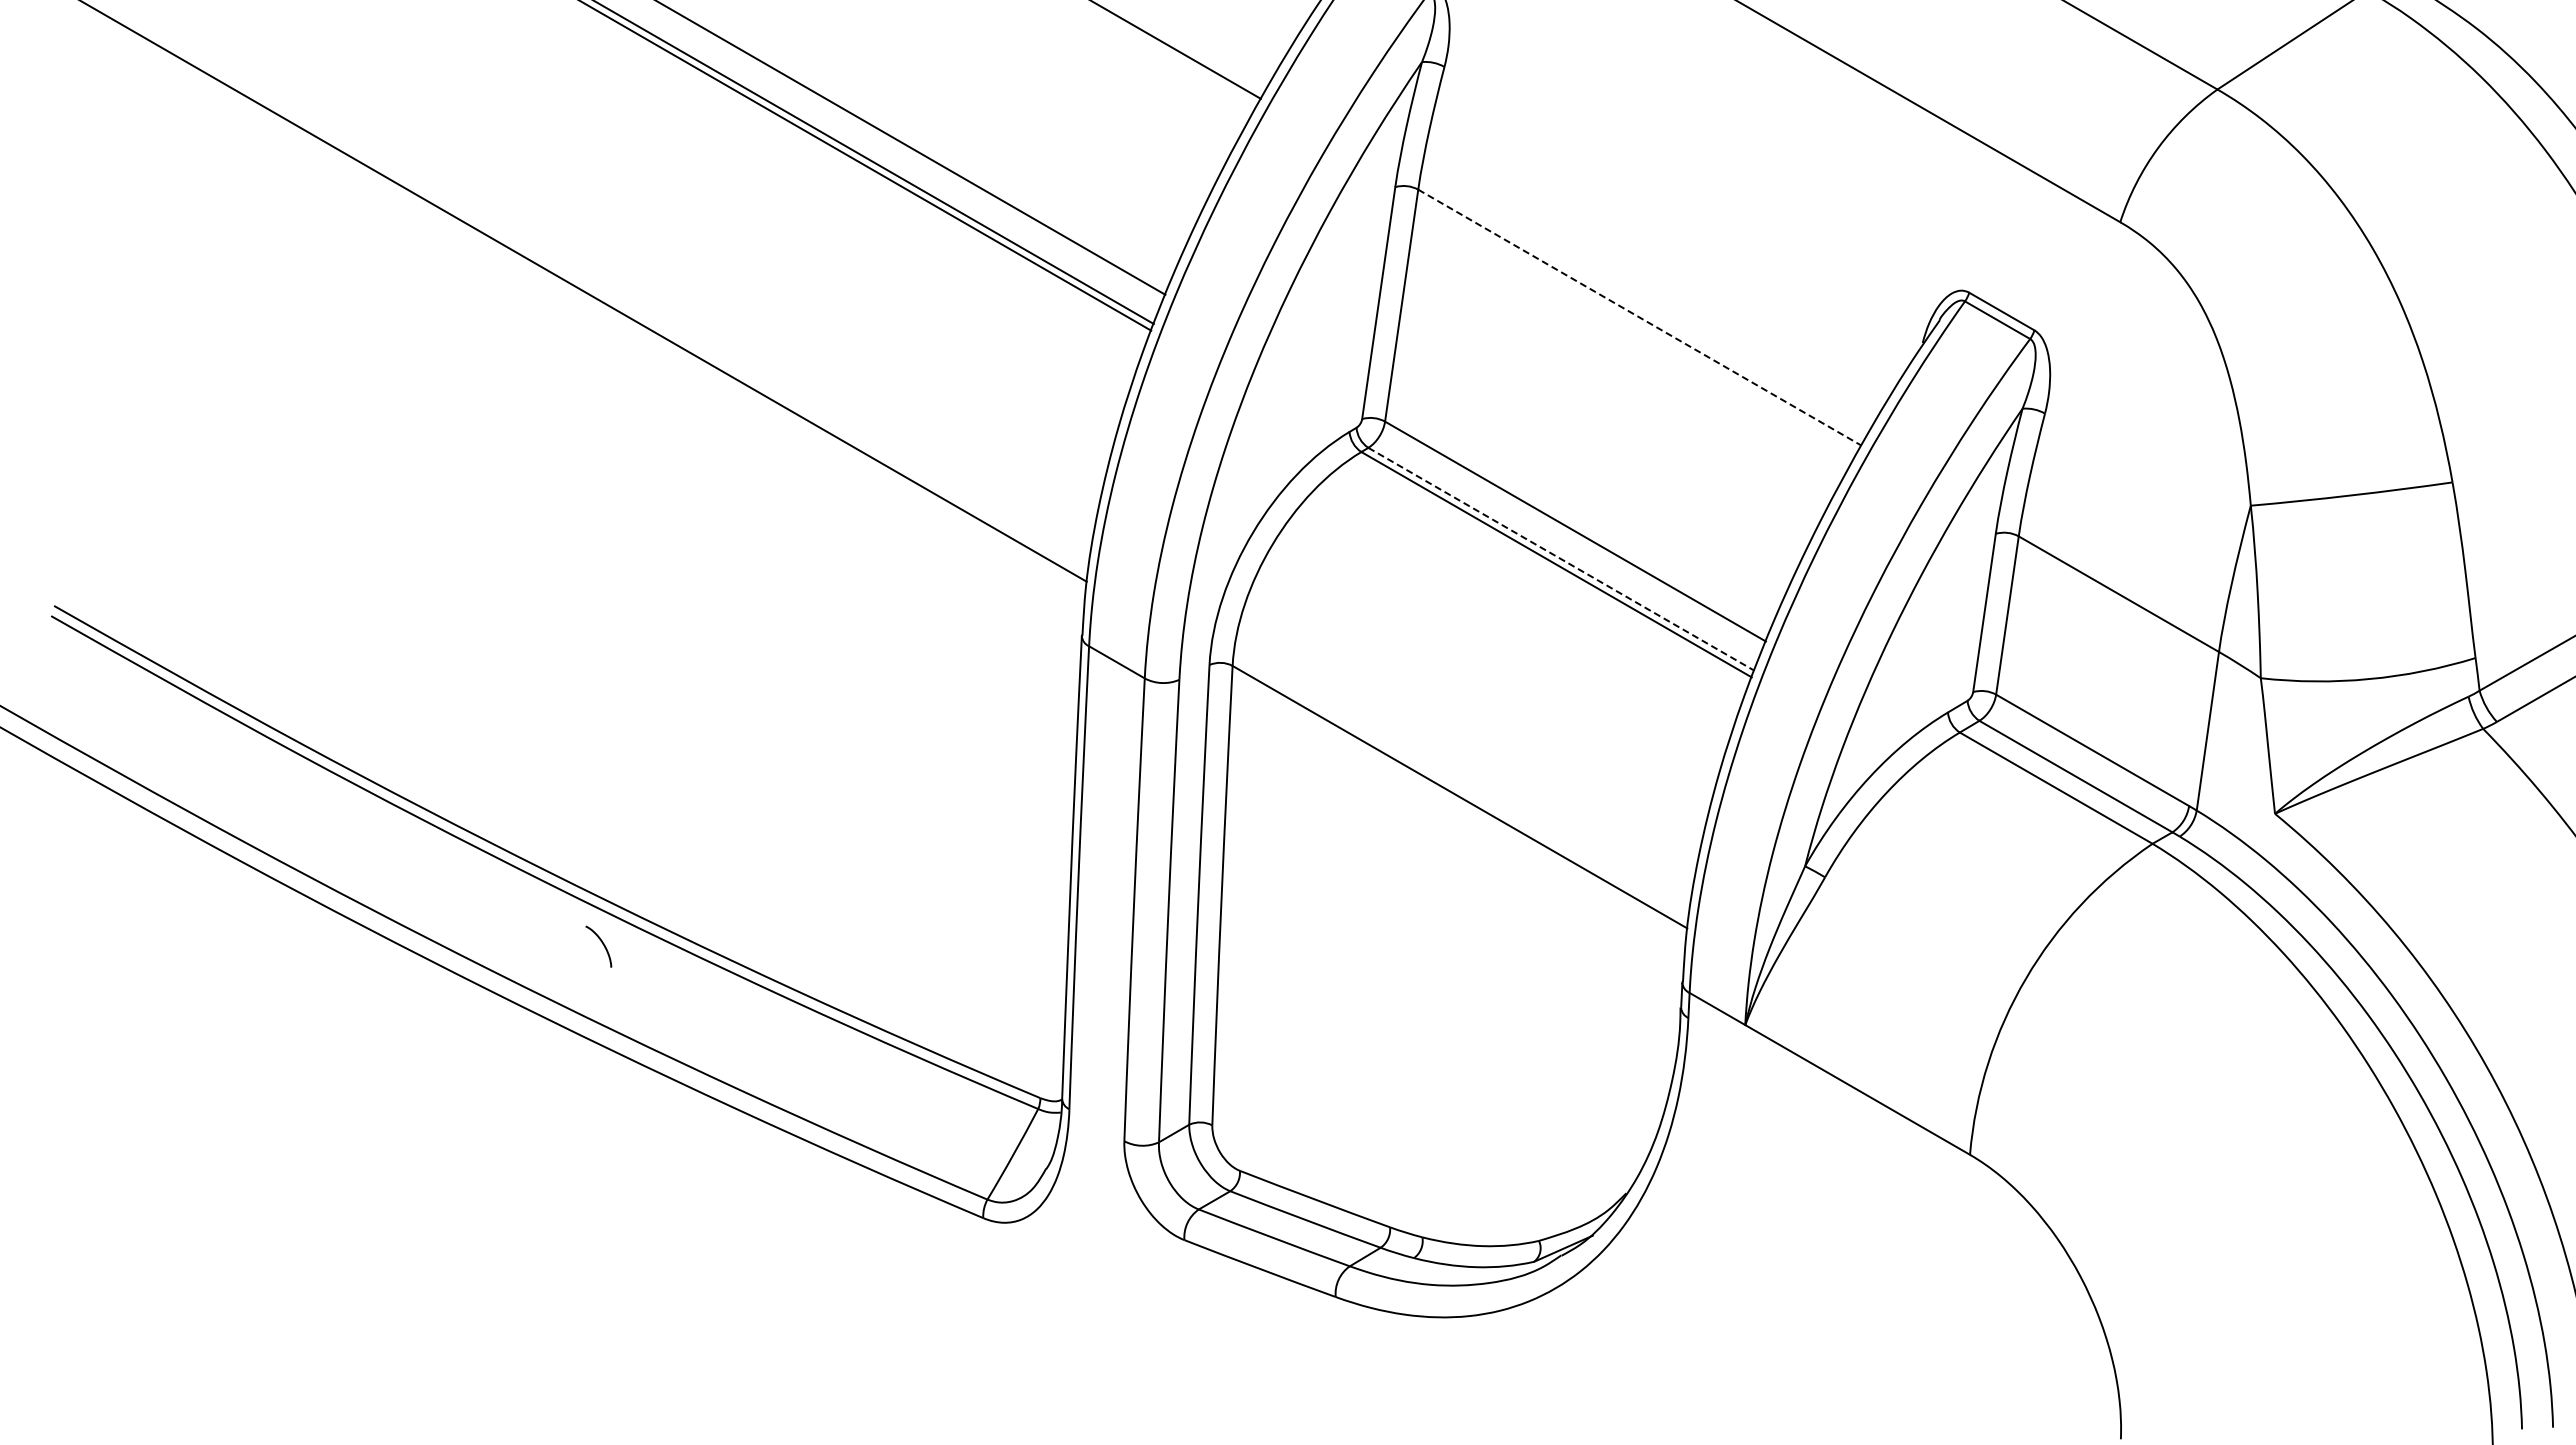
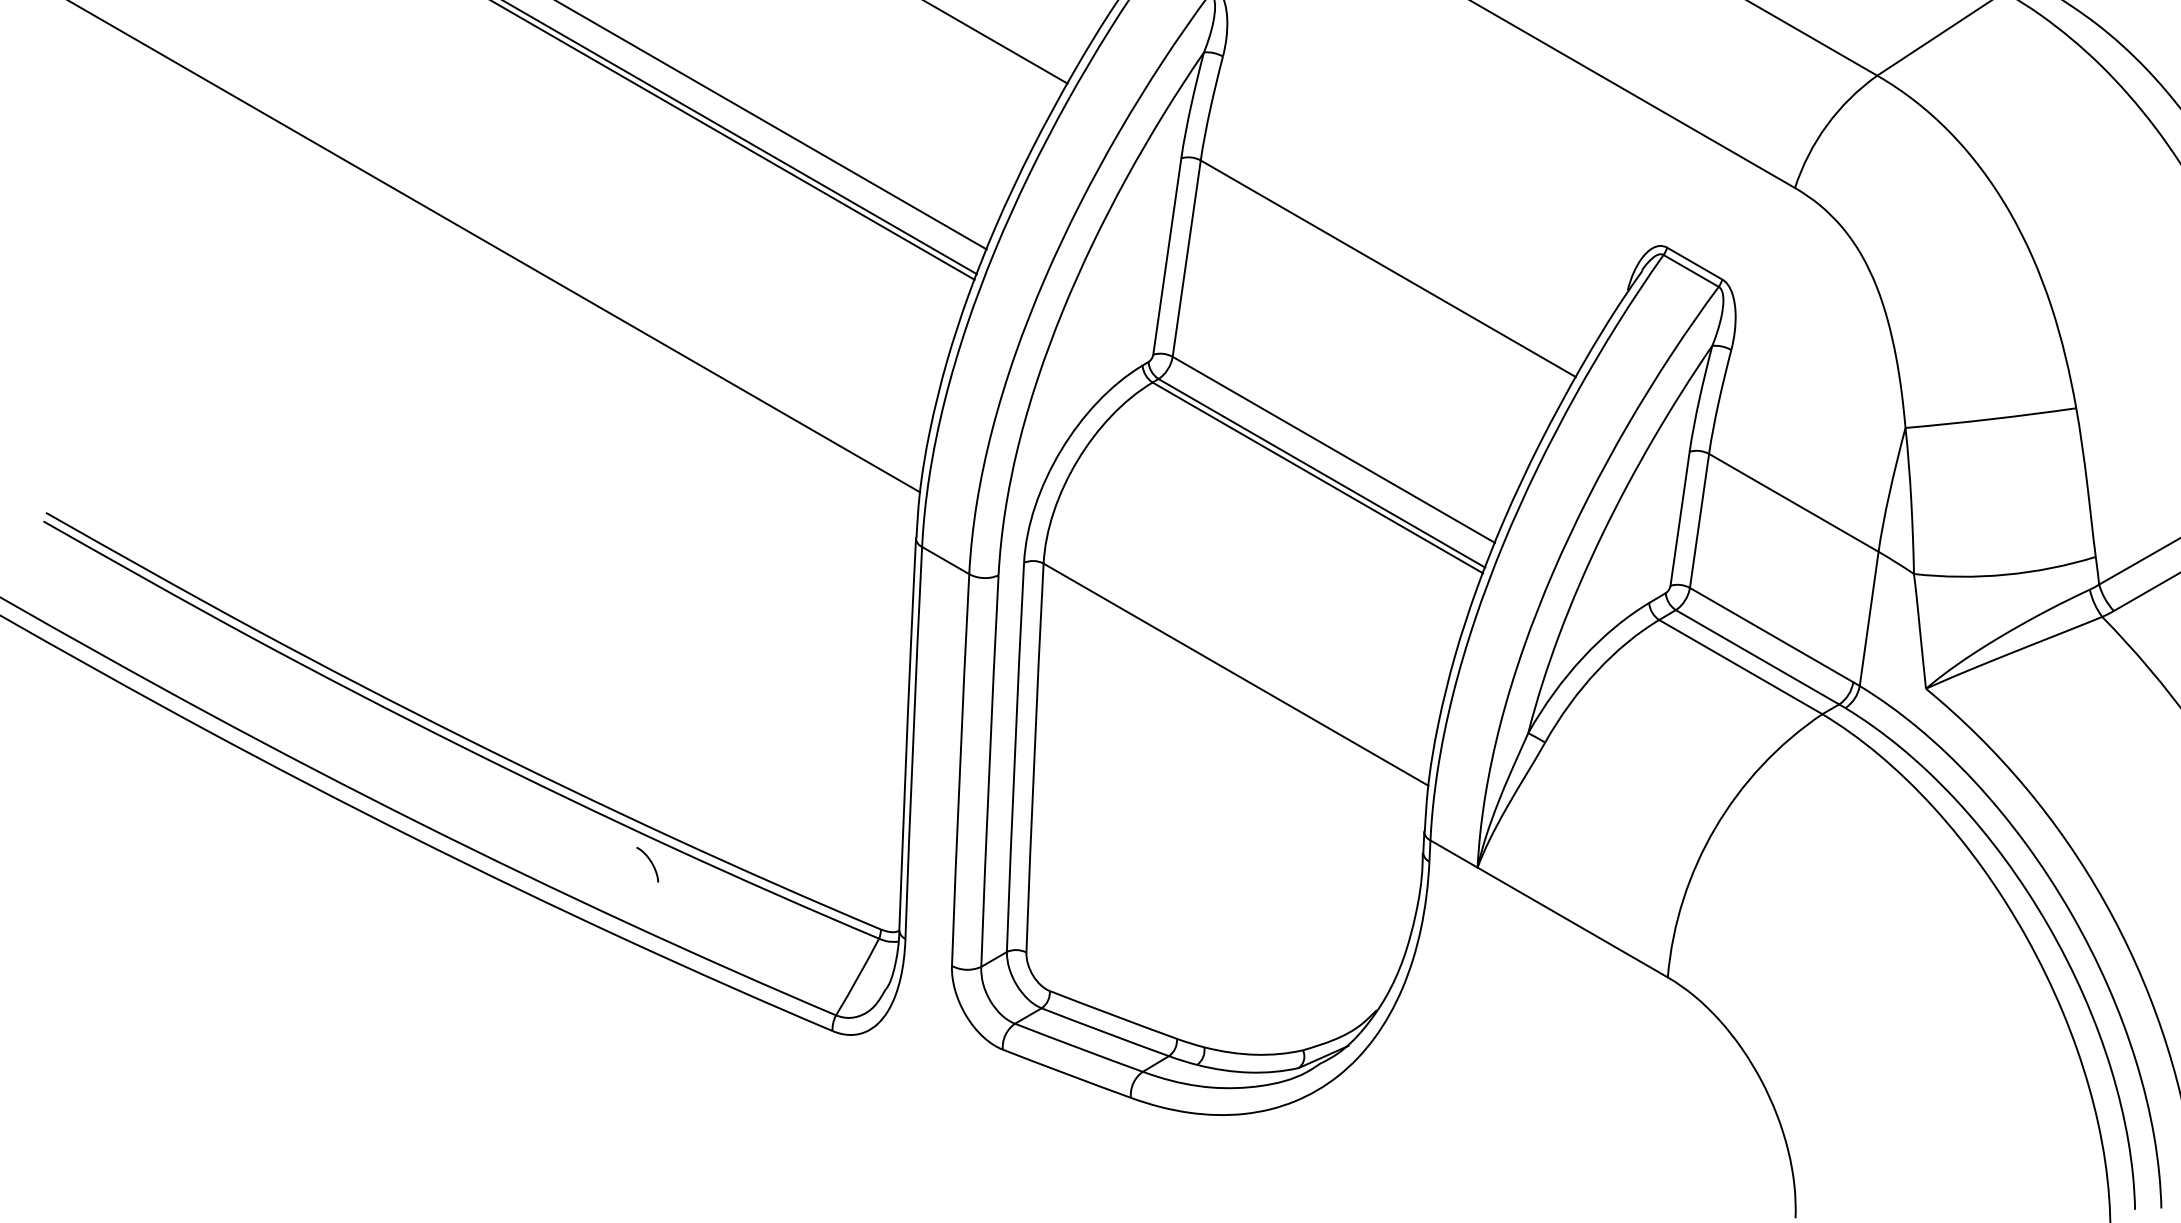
line: (1639, 317) -> (1388, 268), dashed -> solid
line: (1561, 559) -> (1322, 473), dashed -> solid
curve: (602, 944) -> (650, 862), moved

